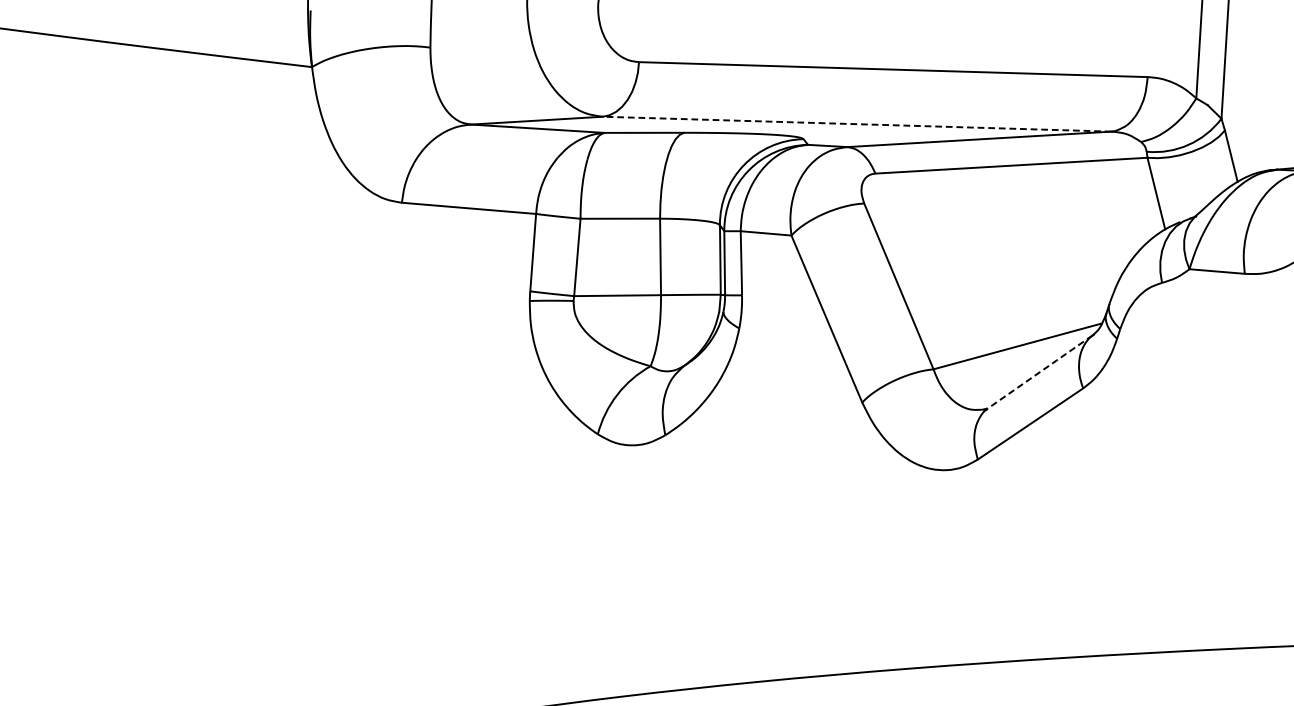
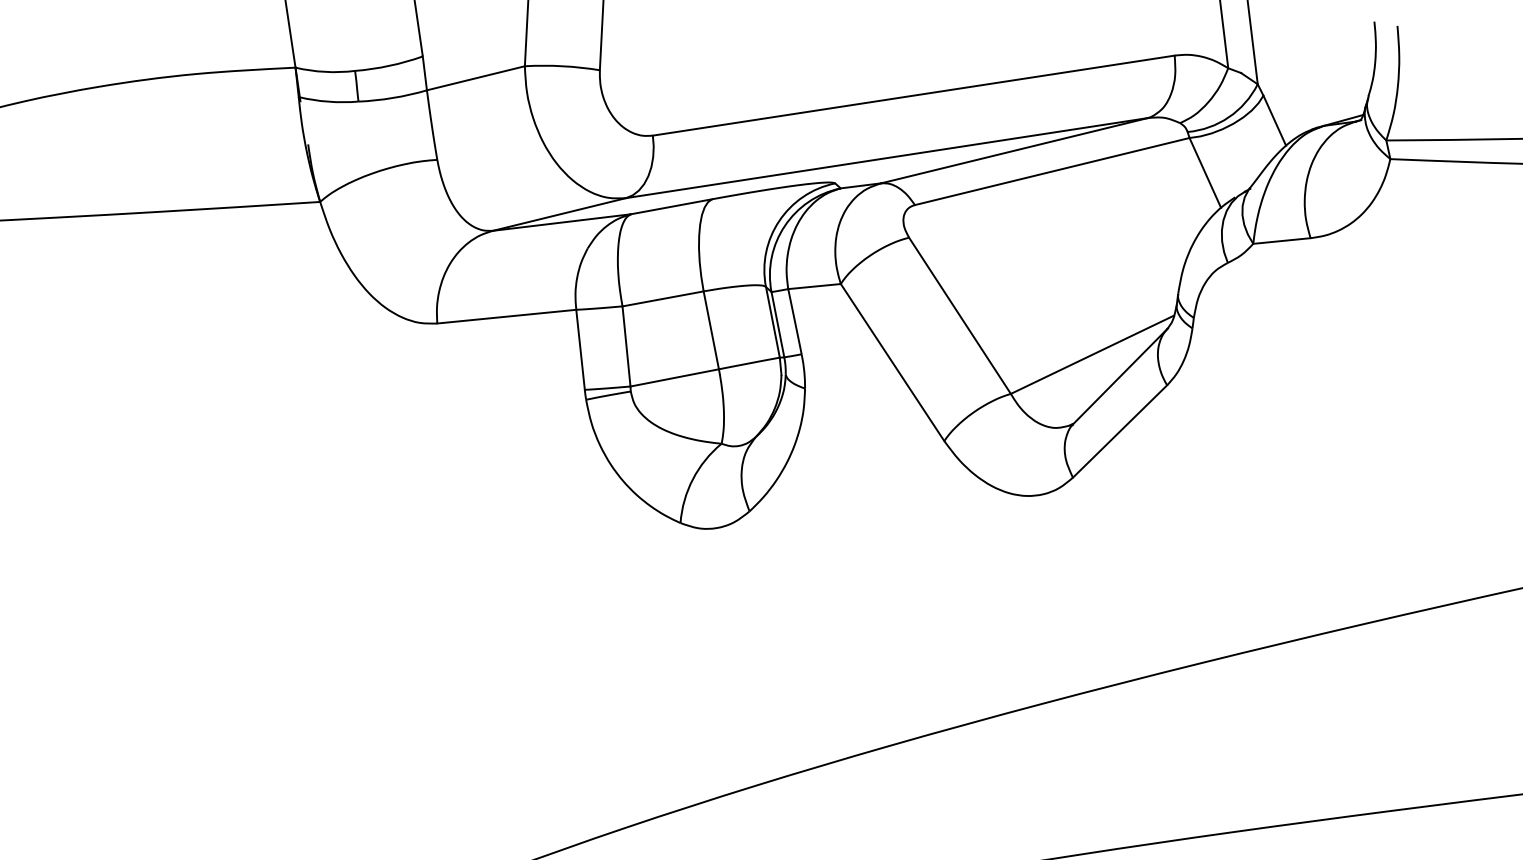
line: (857, 124) -> (887, 158), dashed -> solid
line: (1039, 372) -> (1119, 377), dashed -> solid

